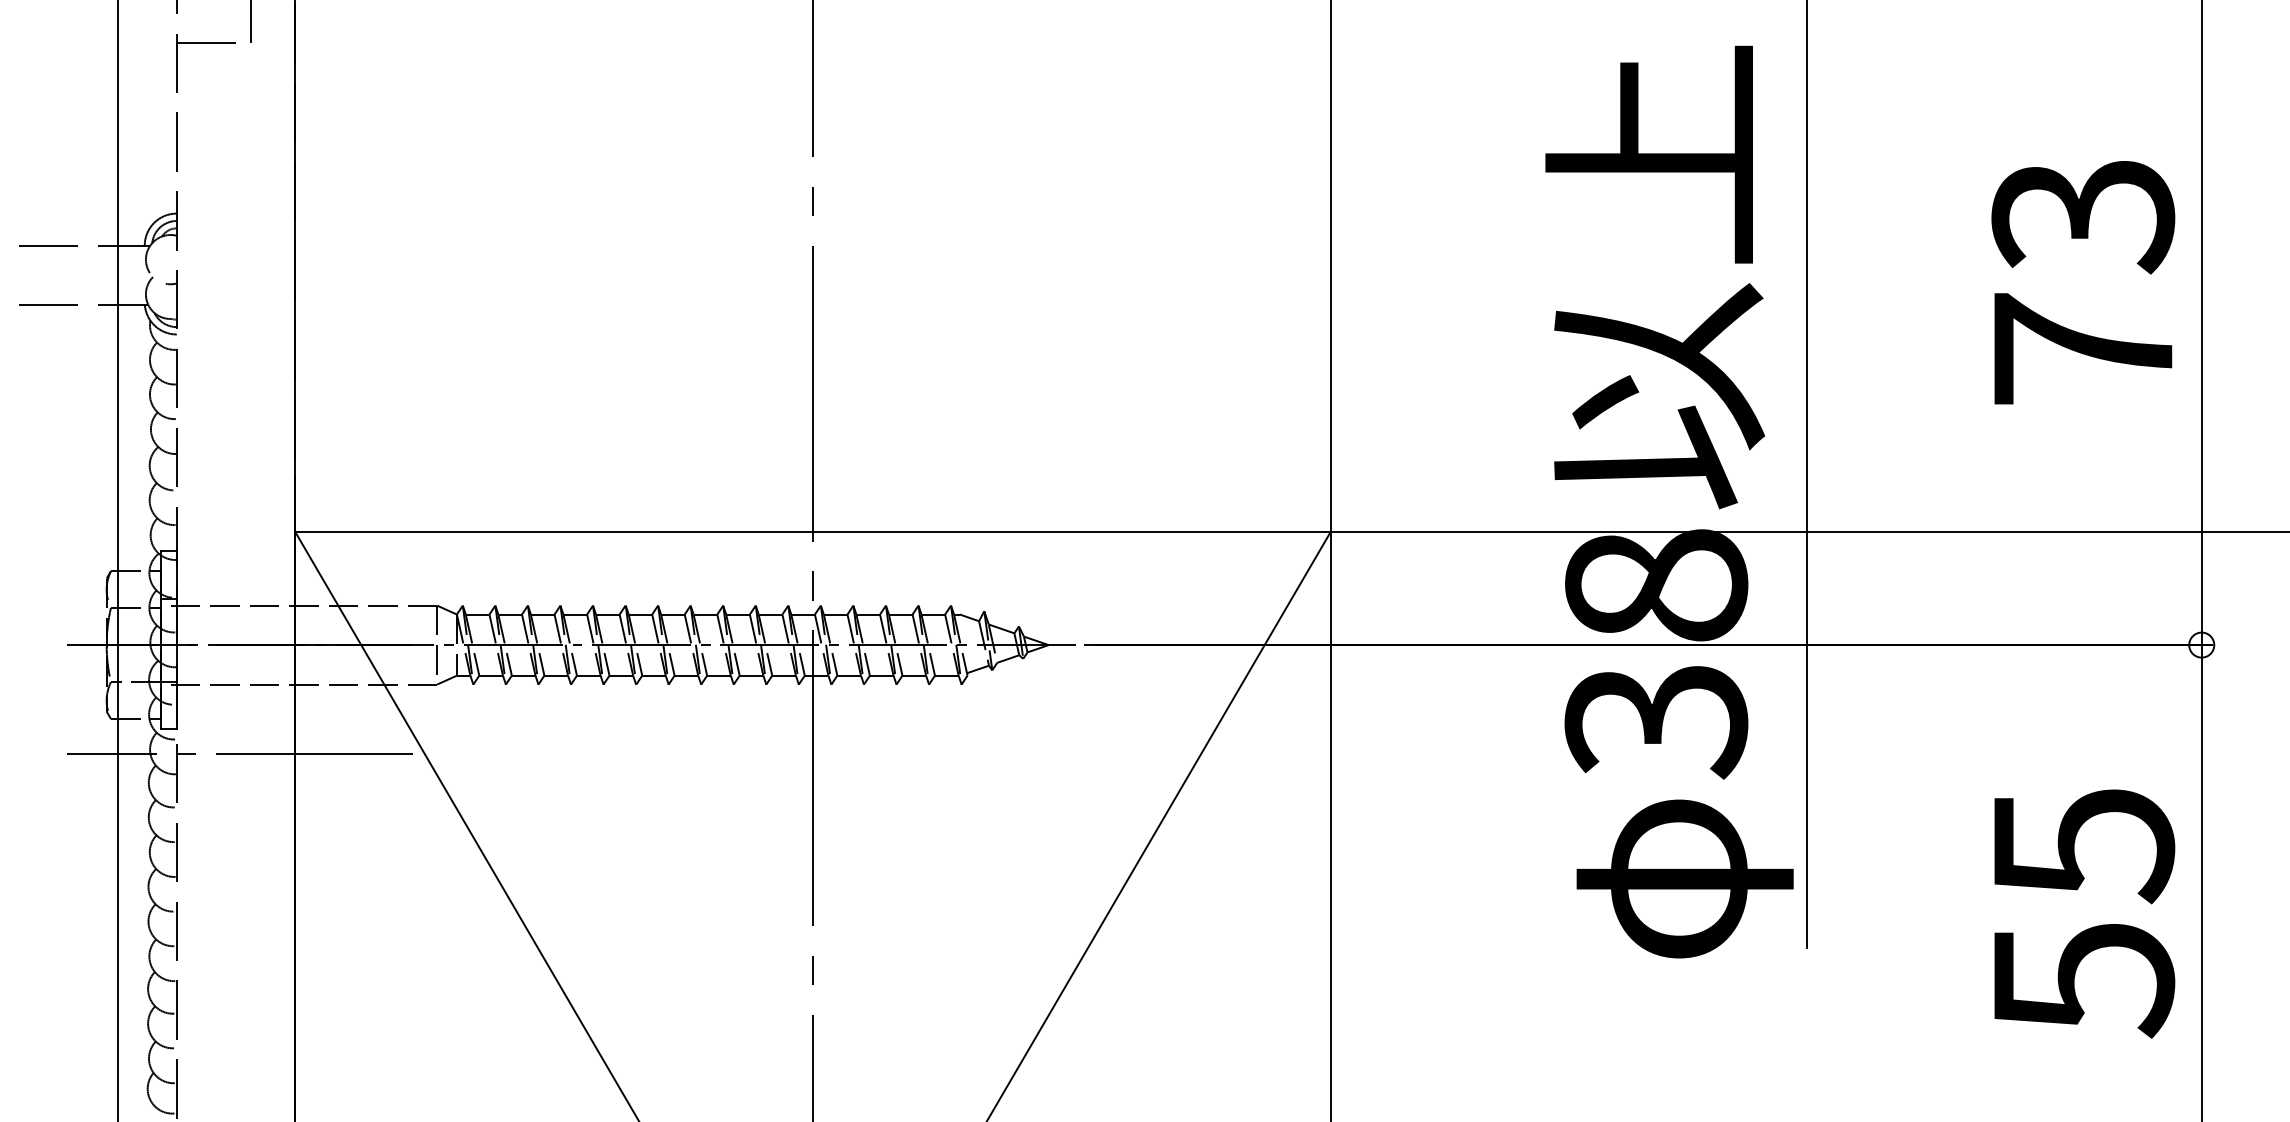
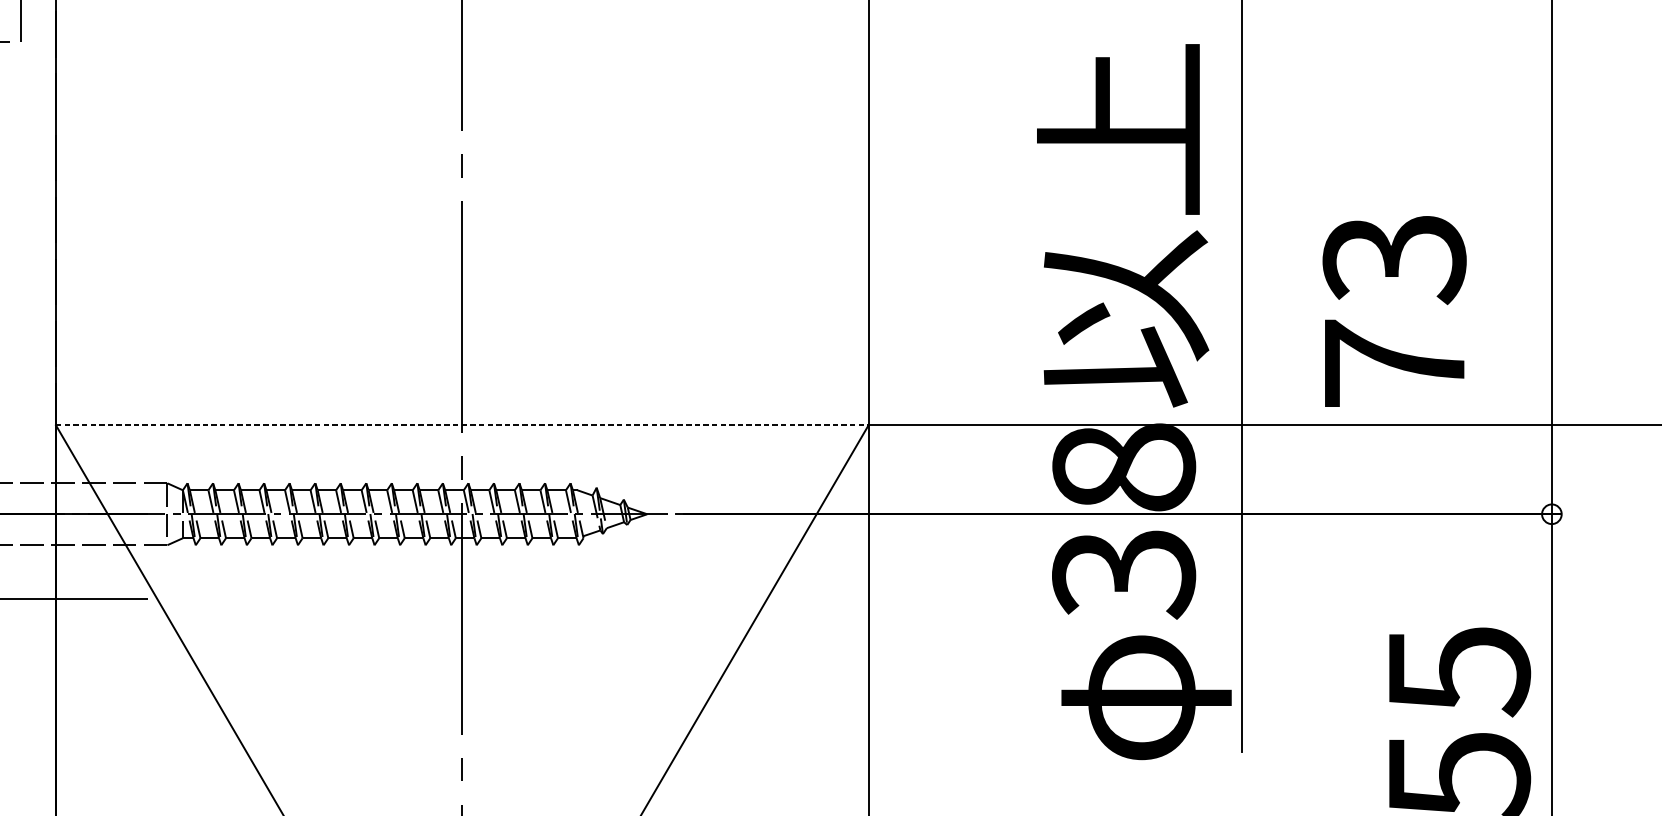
text: (2083, 282) -> (1394, 311), moved
line: (812, 531) -> (461, 425), solid -> dashed

